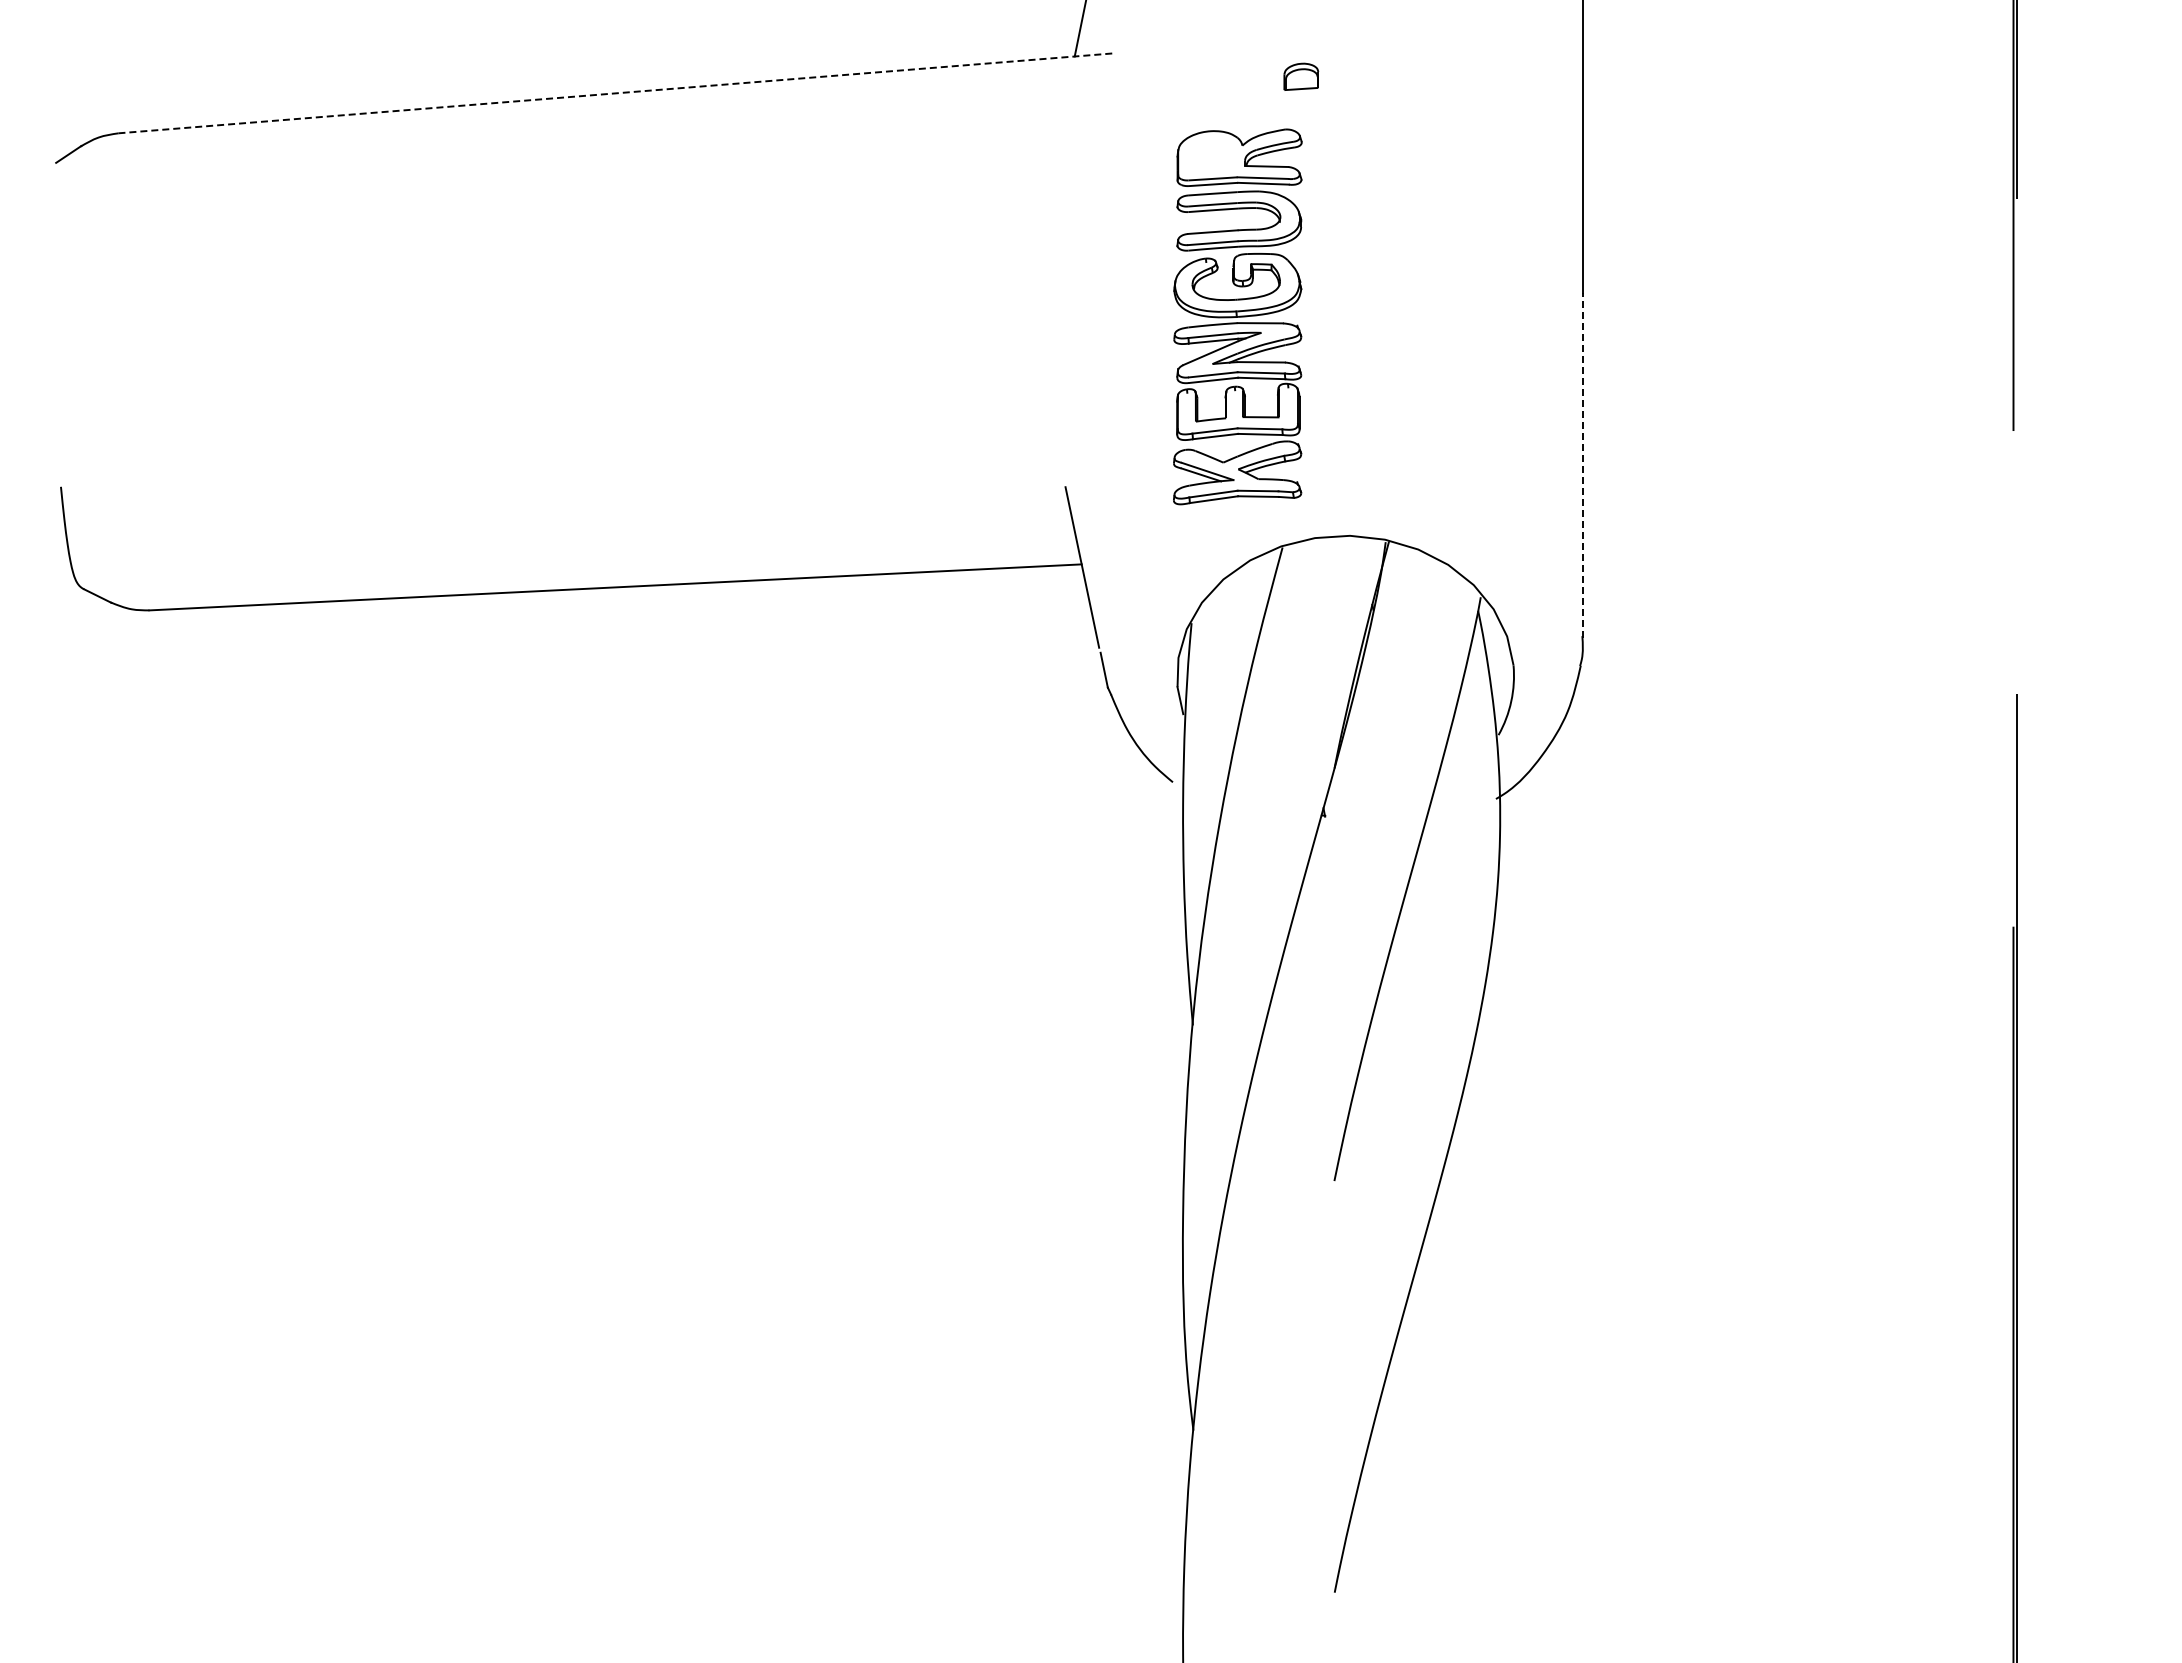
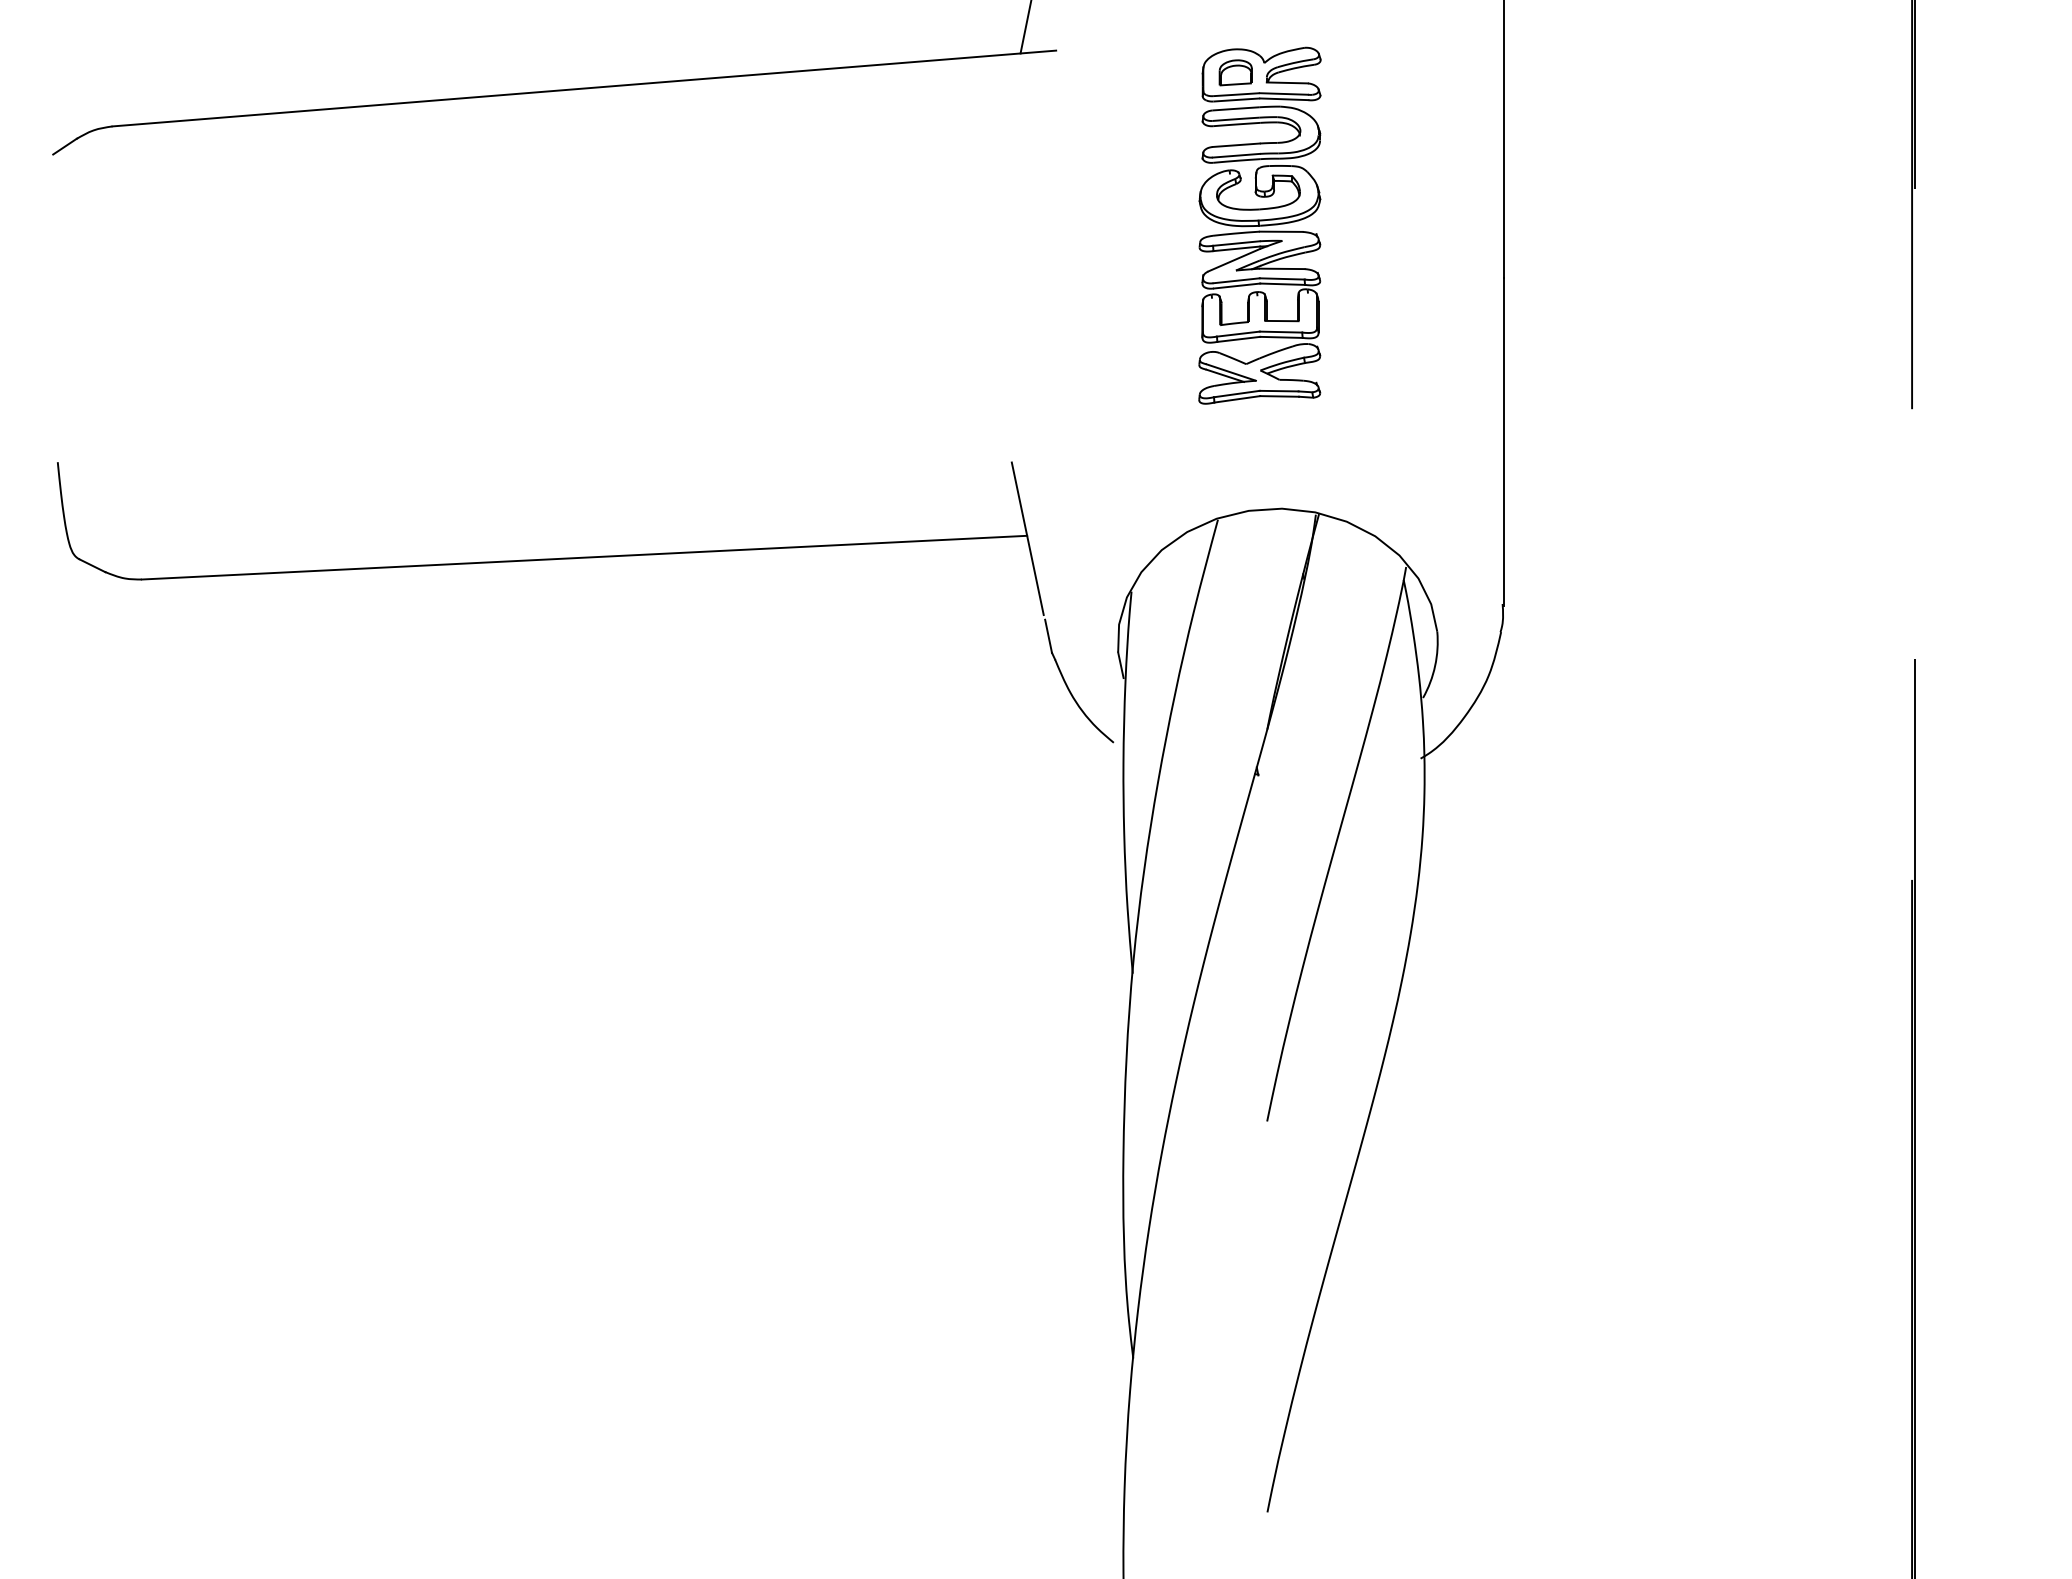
line: (614, 93) -> (583, 88), dashed -> solid
part: (1237, 316) -> (1259, 225), moved
line: (1583, 465) -> (1503, 441), dashed -> solid

